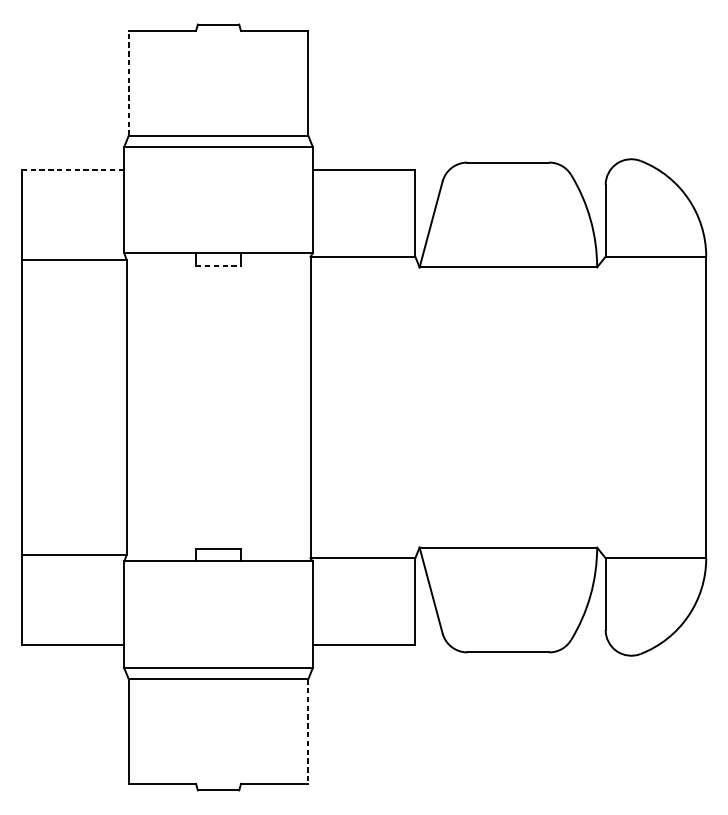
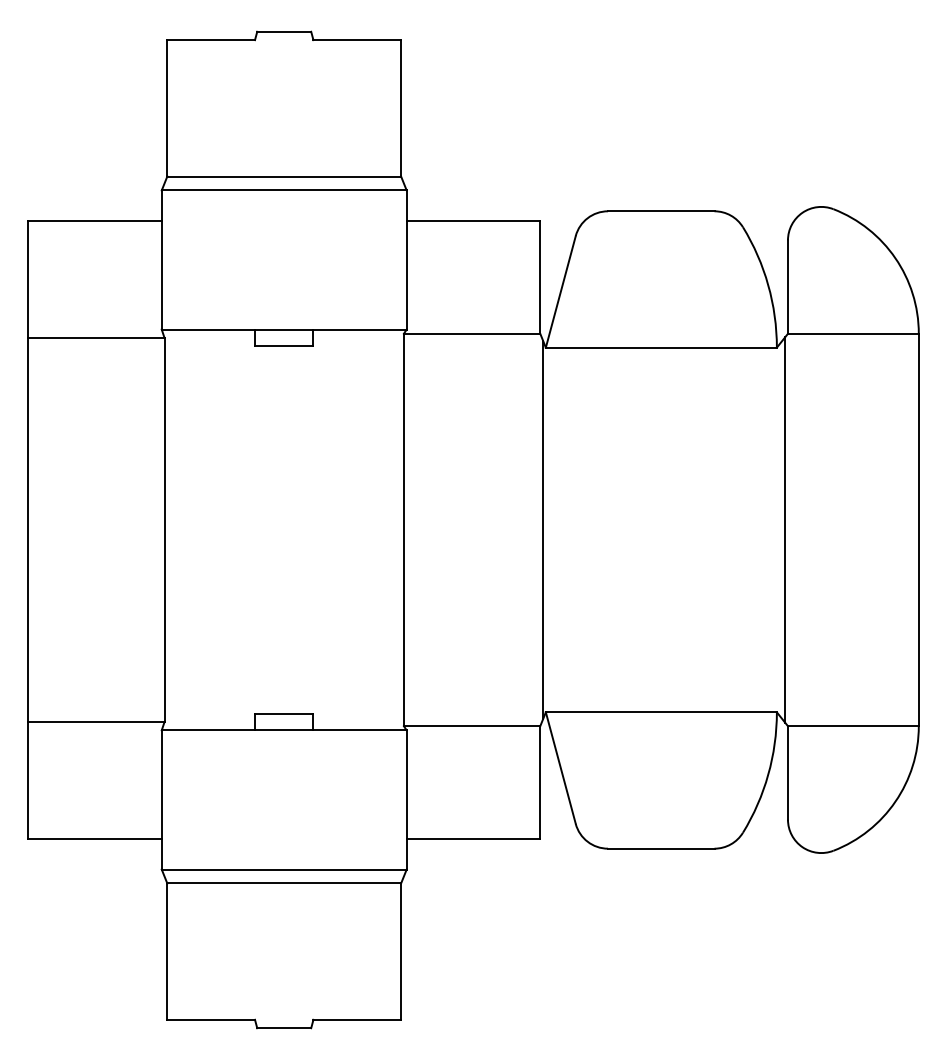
line: (128, 82) -> (167, 107), dashed -> solid
line: (72, 170) -> (94, 221), dashed -> solid
line: (218, 266) -> (284, 346), dashed -> solid
line: (417, 407) -> (543, 529), added
line: (603, 407) -> (785, 529), added
line: (308, 732) -> (401, 952), dashed -> solid

